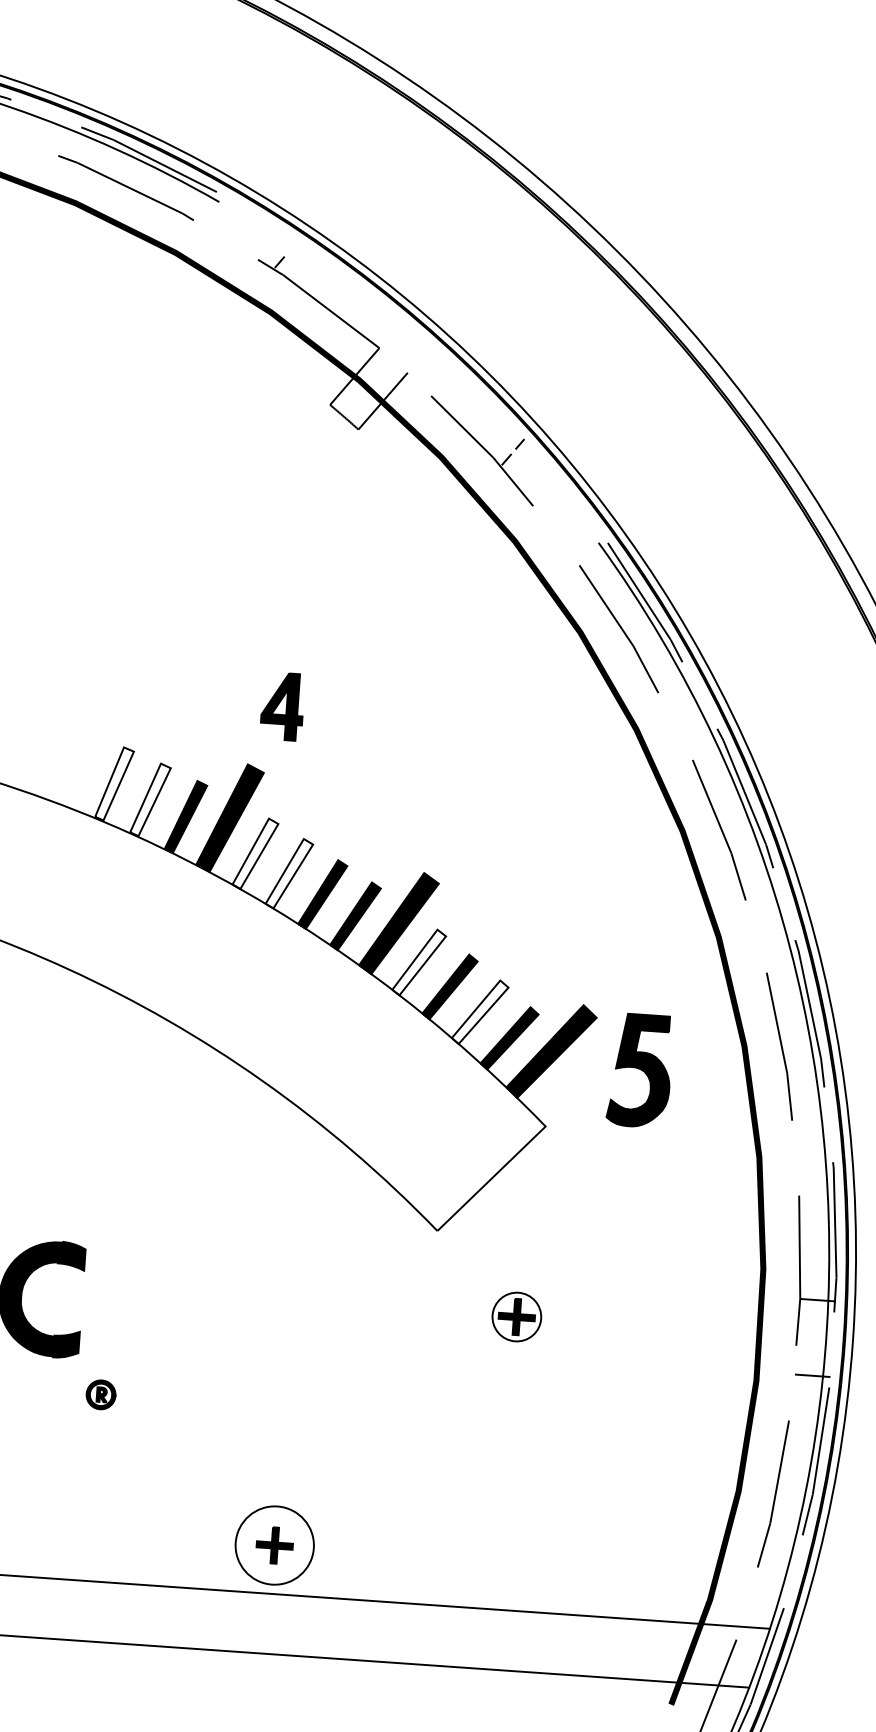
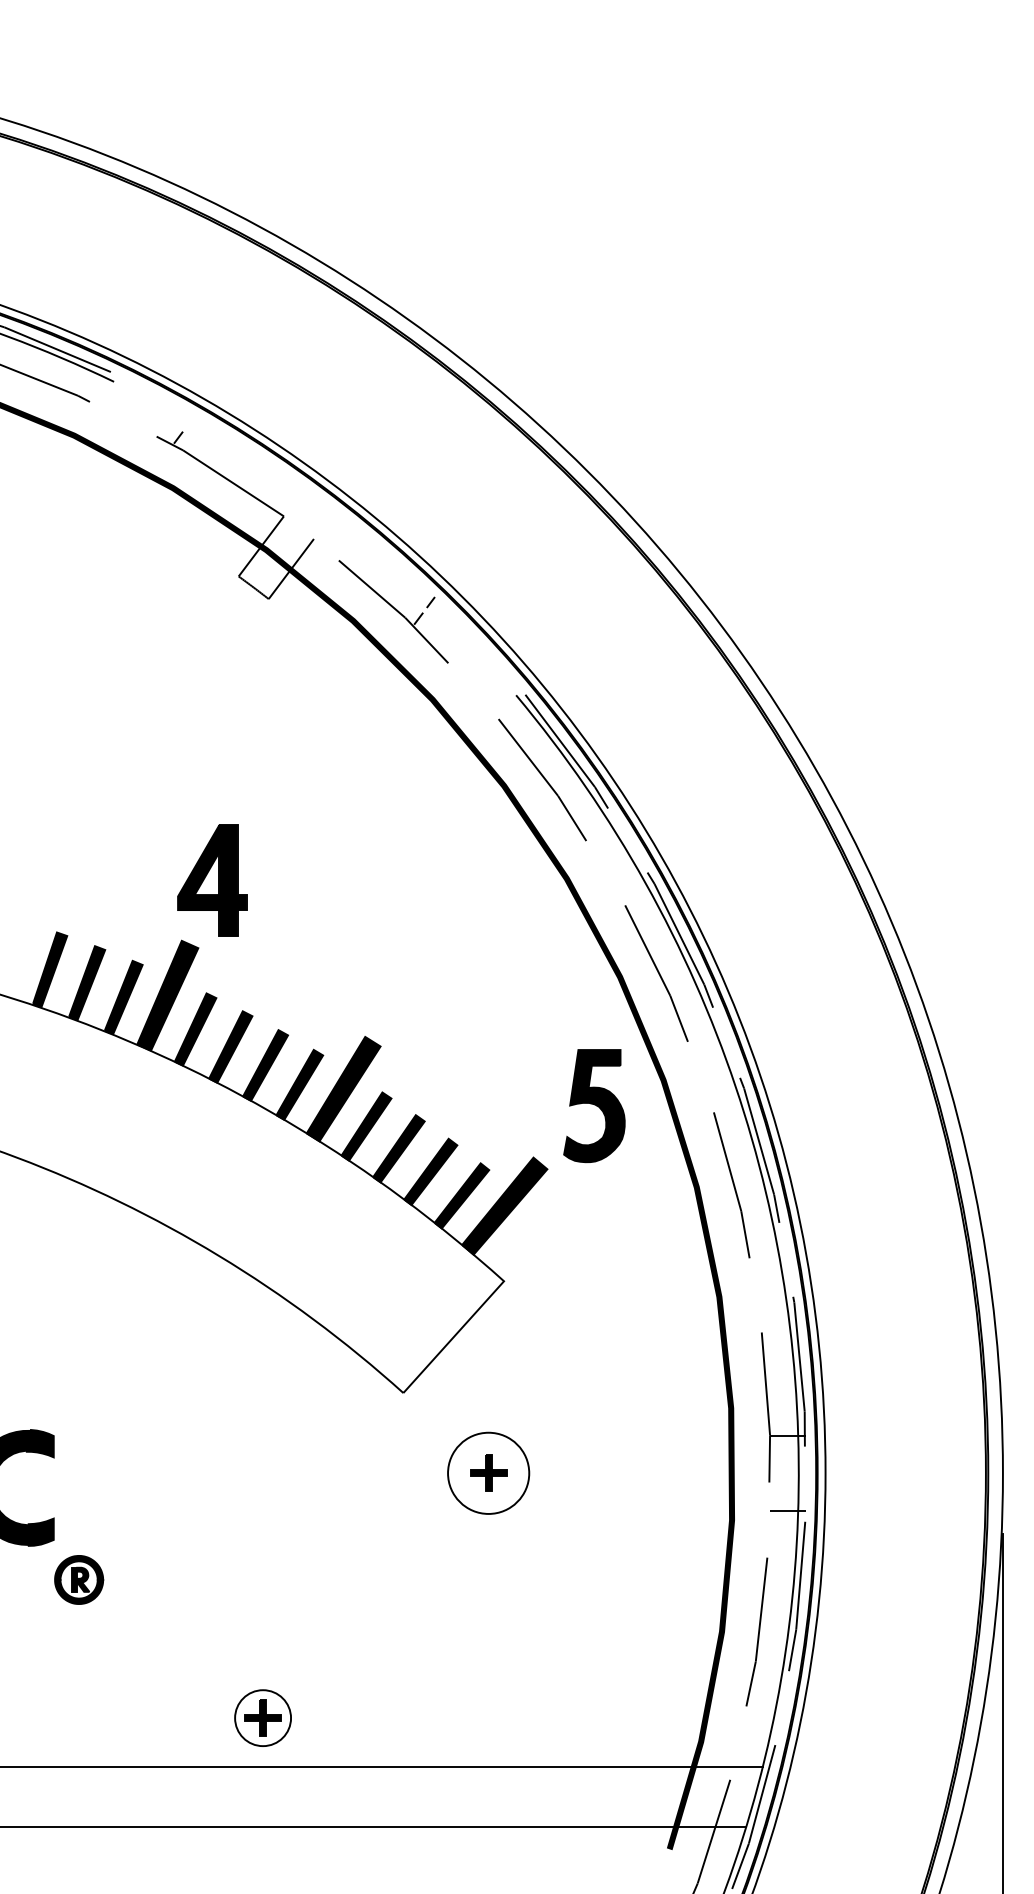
part: (282, 706) -> (212, 880), size x1.67
fill: (114, 783) -> (50, 969), added
fill: (150, 799) -> (87, 982), added
fill: (255, 853) -> (195, 1029), added
fill: (289, 873) -> (230, 1046), added
fill: (419, 962) -> (366, 1126), added
fill: (479, 1011) -> (430, 1171), added
part: (640, 1071) -> (594, 1106), moved
circle: (516, 1316) -> (488, 1472), size x1.67
part: (101, 1394) -> (79, 1579), size x1.67
circle: (275, 1545) -> (263, 1718), size x0.71

